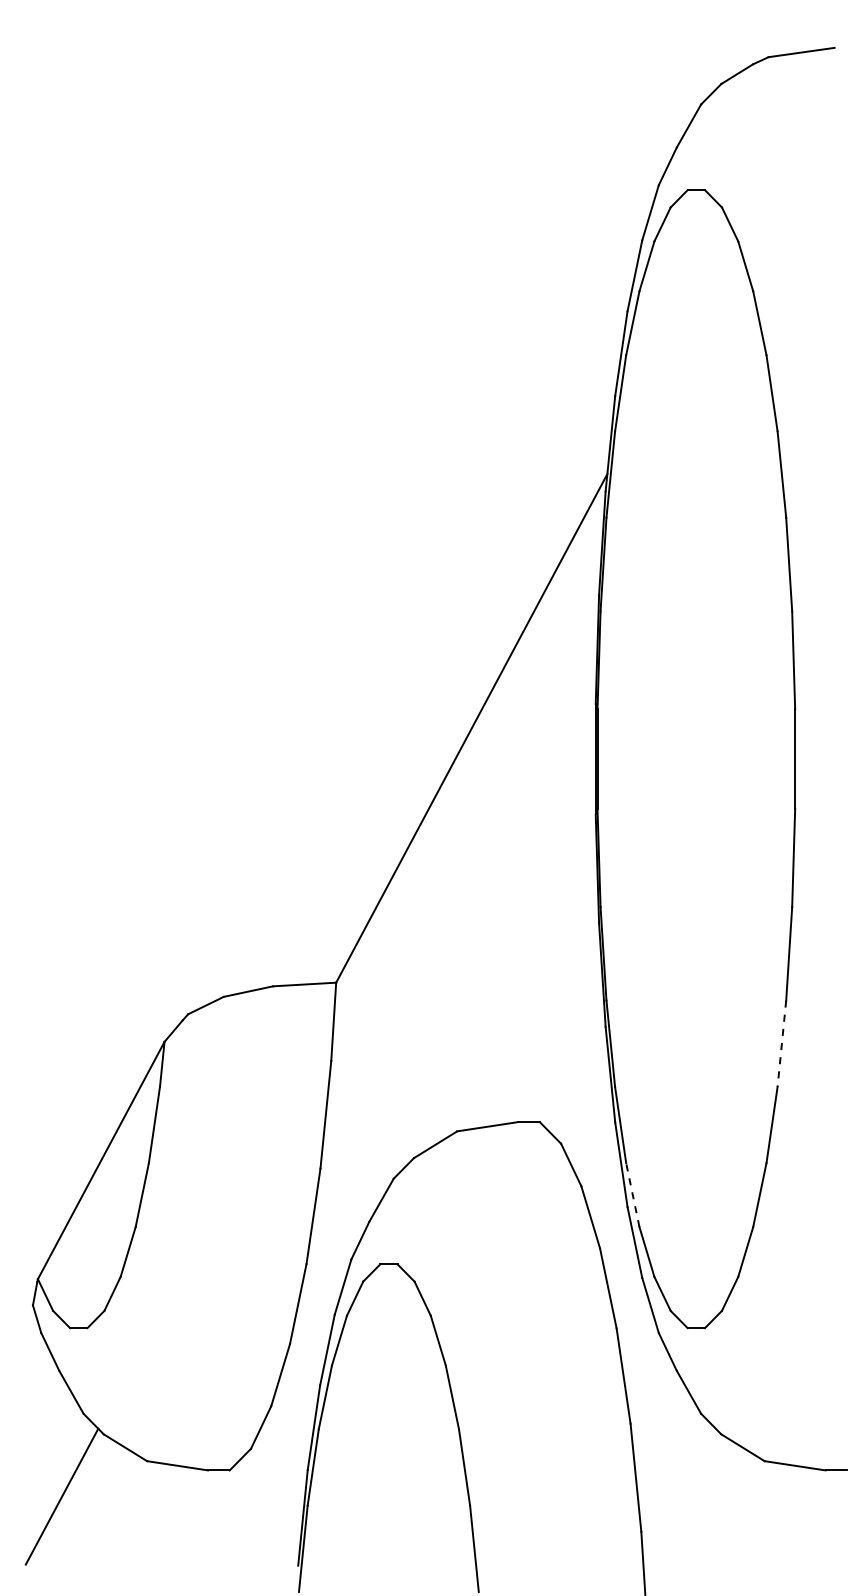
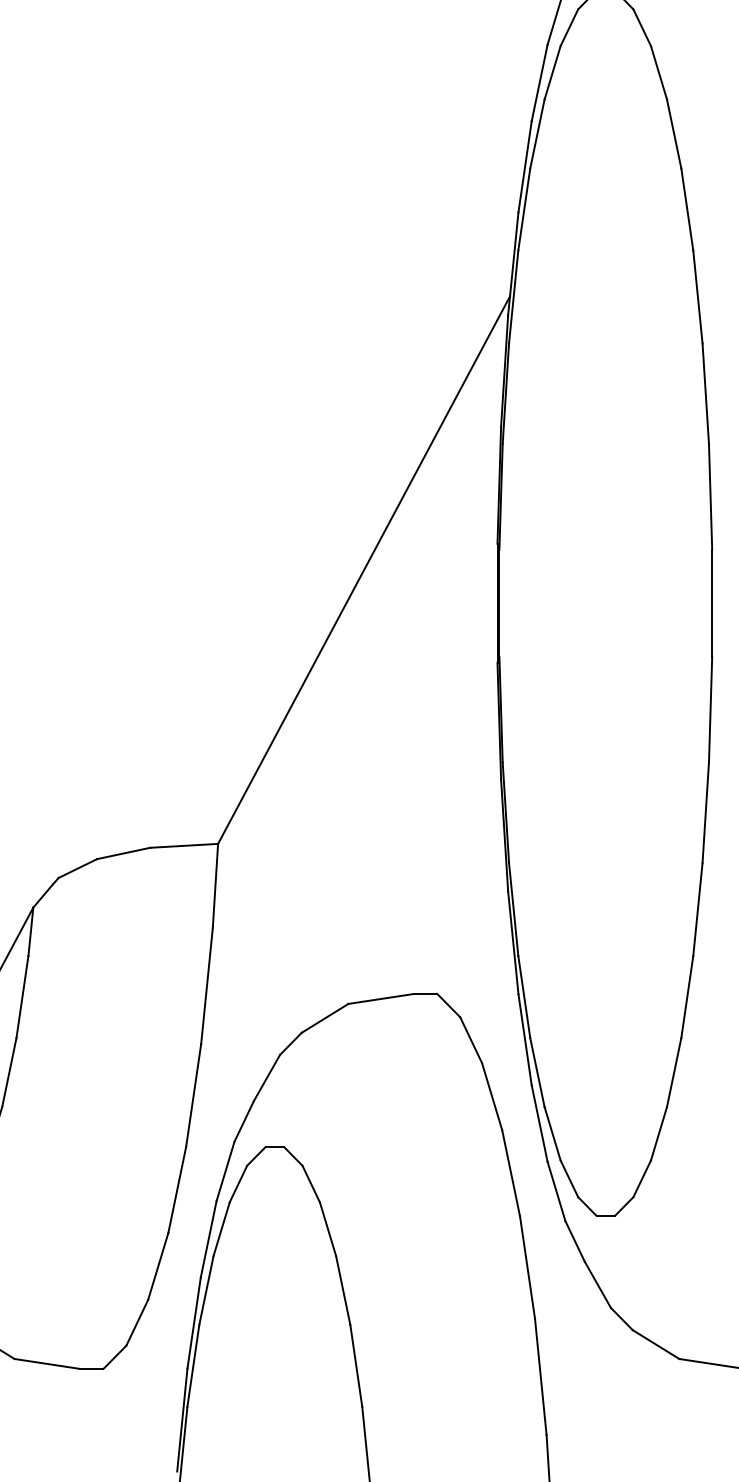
line: (781, 1044) -> (697, 910), dashed -> solid
line: (632, 1195) -> (537, 1072), dashed -> solid

